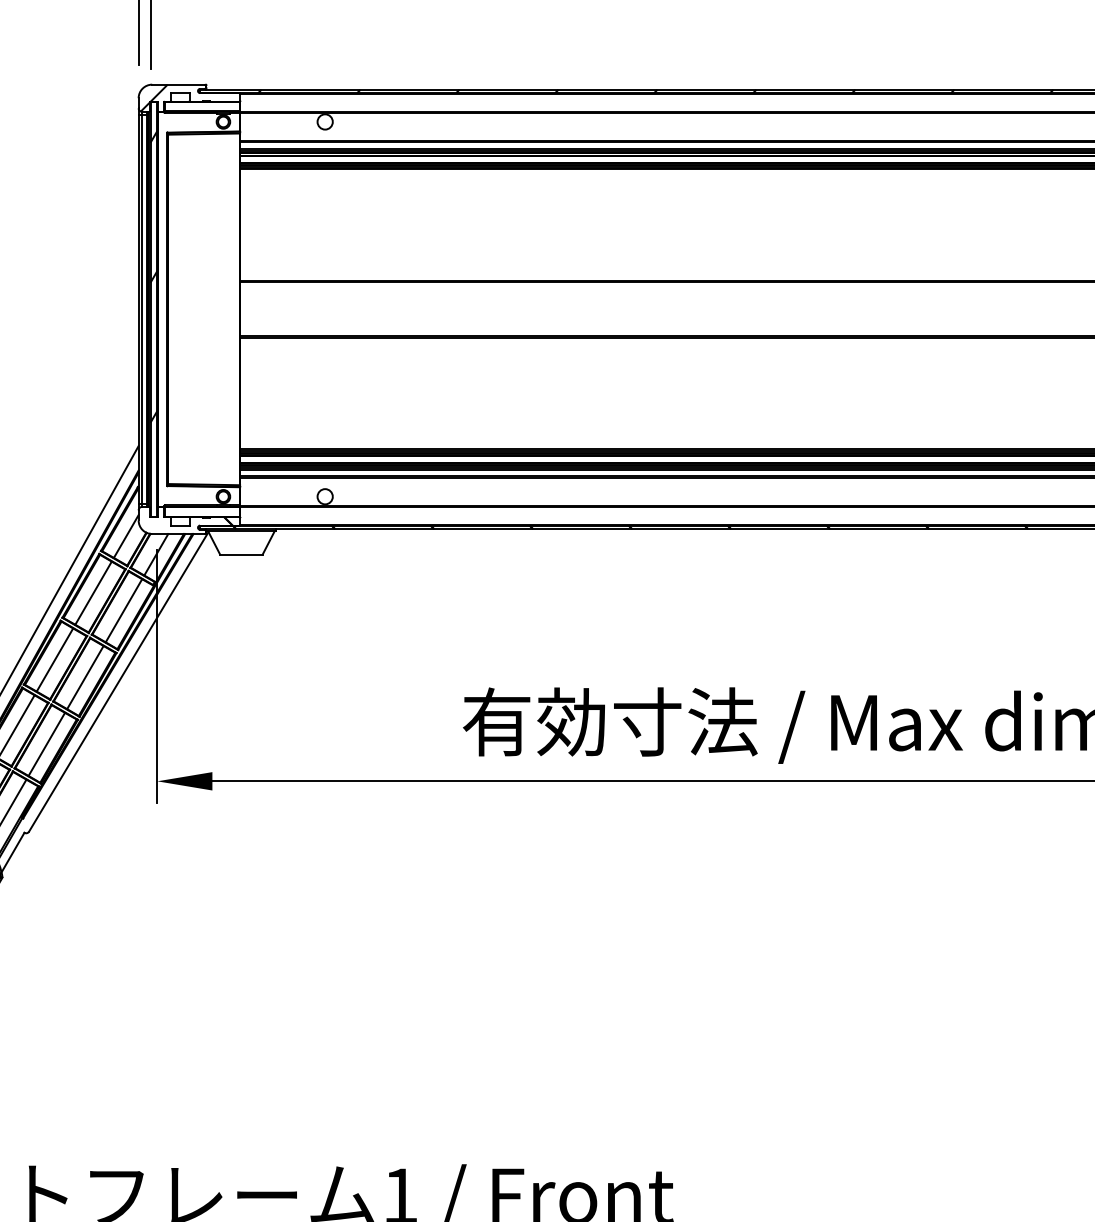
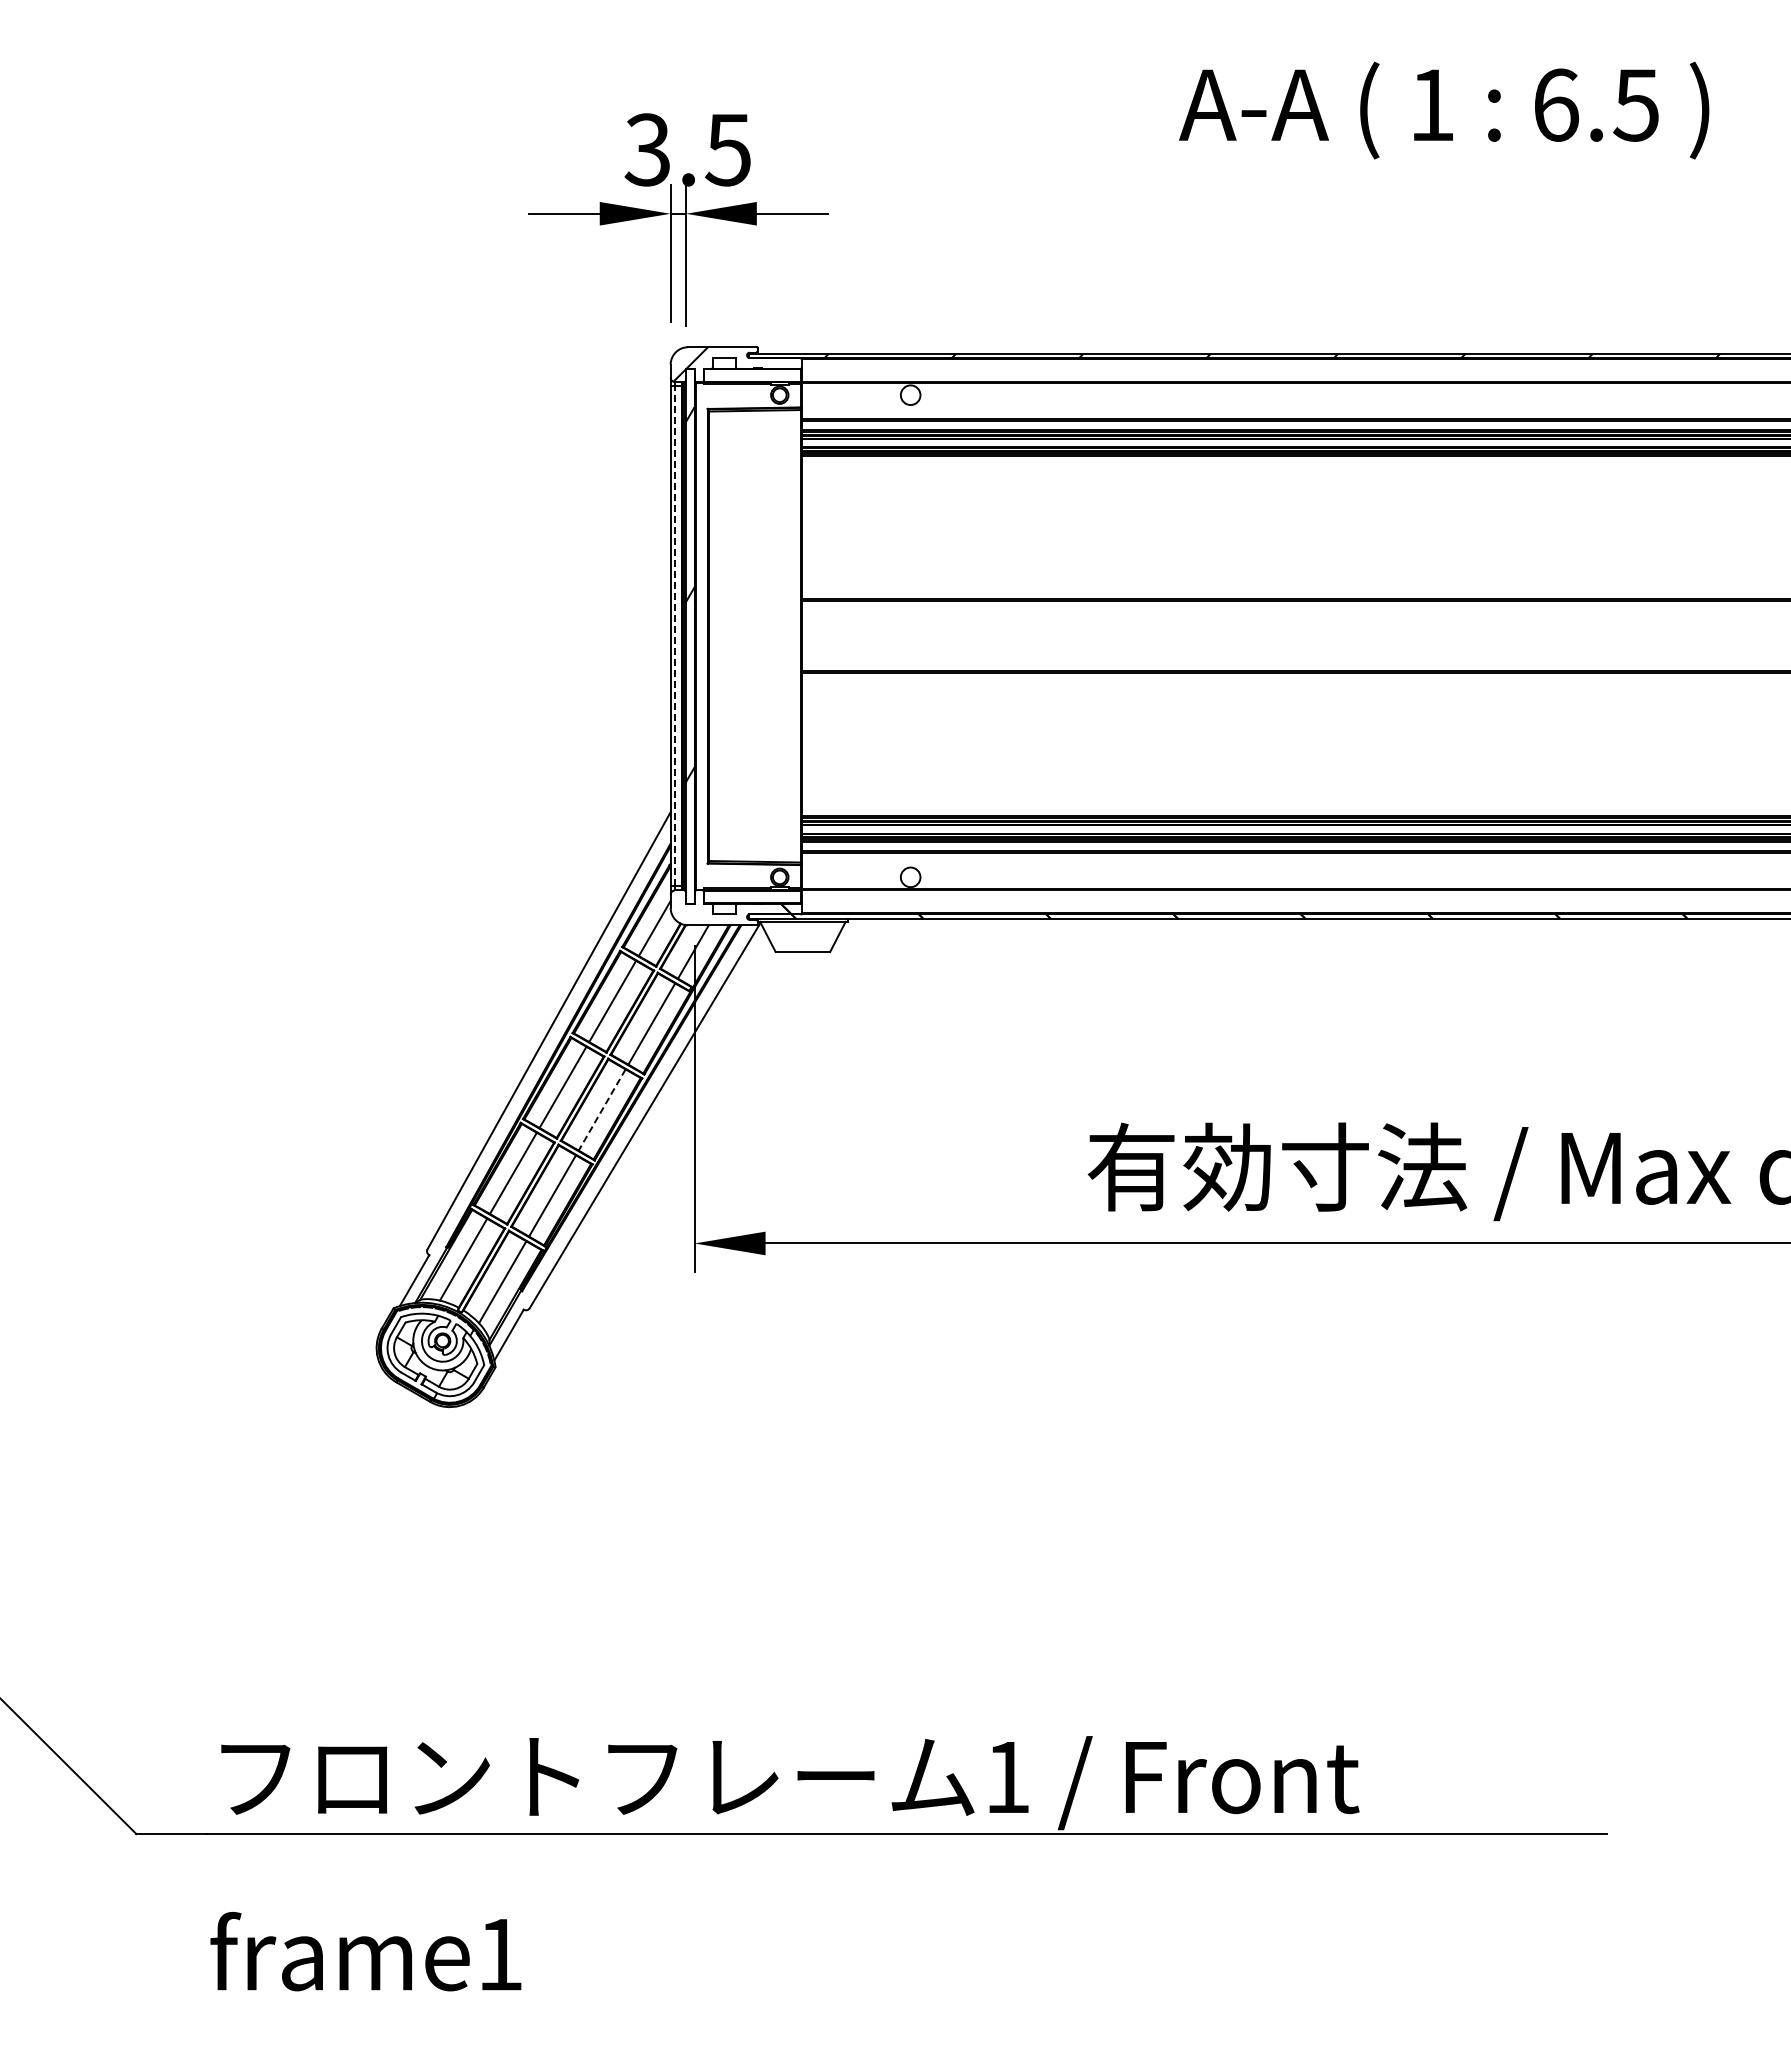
line: (142, 309) -> (675, 636), solid -> dashed
line: (85, 677) -> (602, 1110), solid -> dashed

